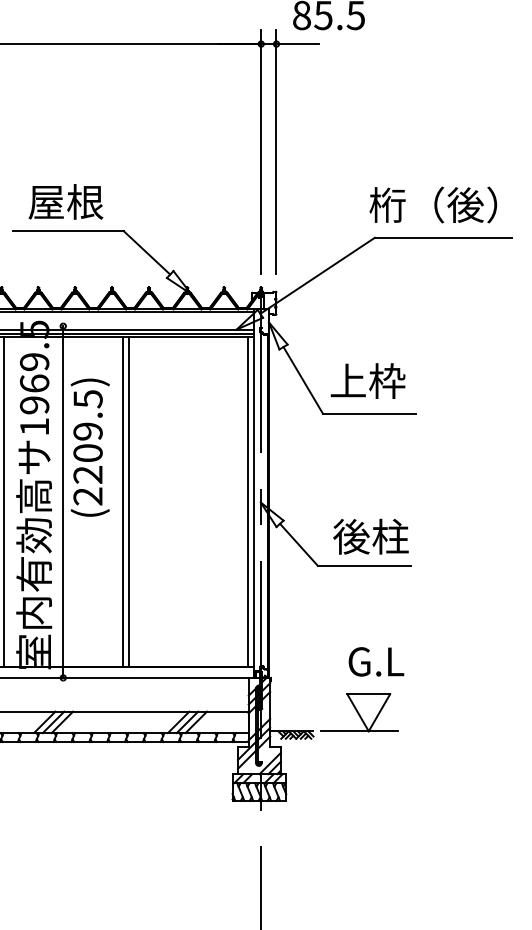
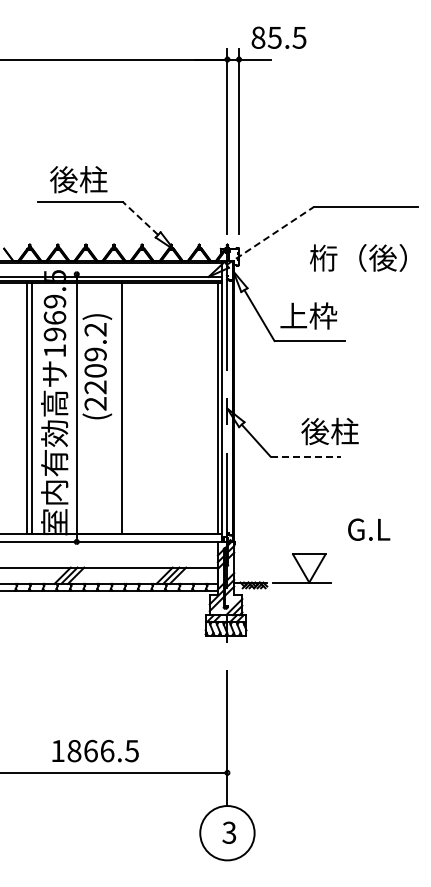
text: (65, 201) -> (78, 179), 屋根 -> 後柱
text: (433, 204) -> (358, 257), moved
line: (146, 252) -> (140, 218), solid -> dashed
line: (317, 275) -> (270, 235), solid -> dashed
text: (87, 398) -> (95, 329), (2209.5) -> (2209.2)
line: (128, 501) -> (126, 407), removed
text: (370, 536) -> (329, 431), moved
line: (365, 565) -> (306, 456), solid -> dashed
text: (376, 661) -> (369, 529), moved

